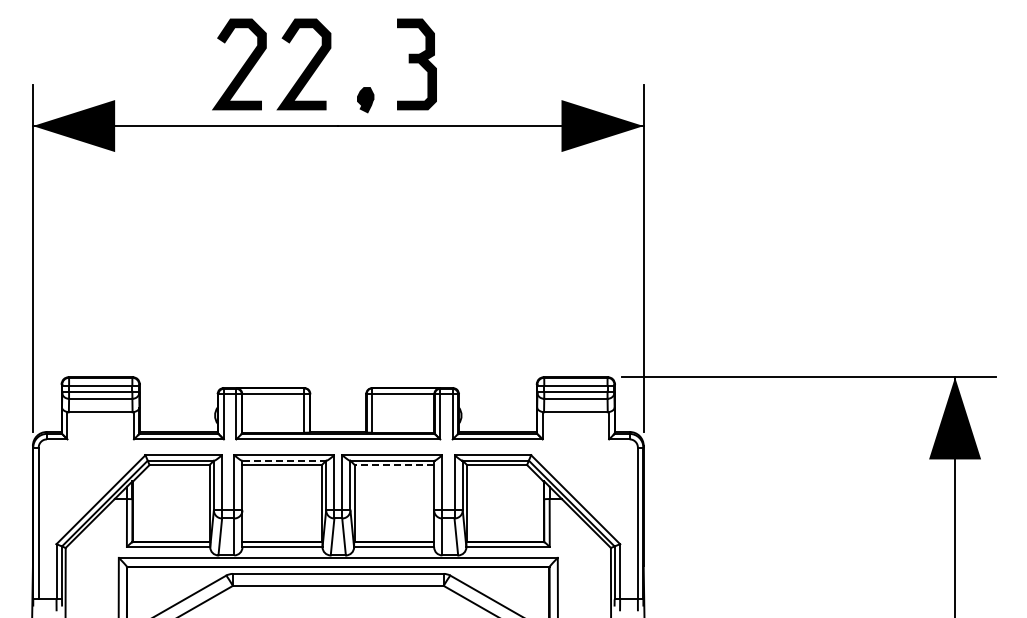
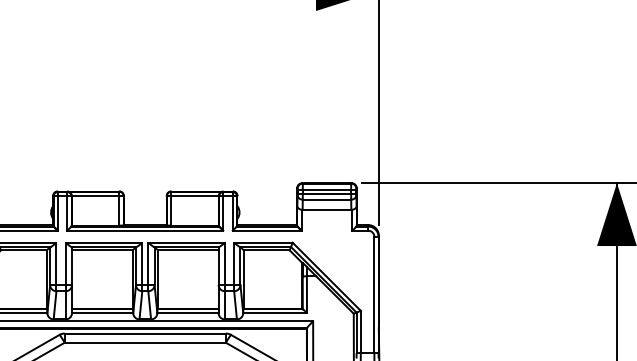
line: (283, 460) -> (103, 246), dashed -> solid
line: (394, 465) -> (188, 250), dashed -> solid

